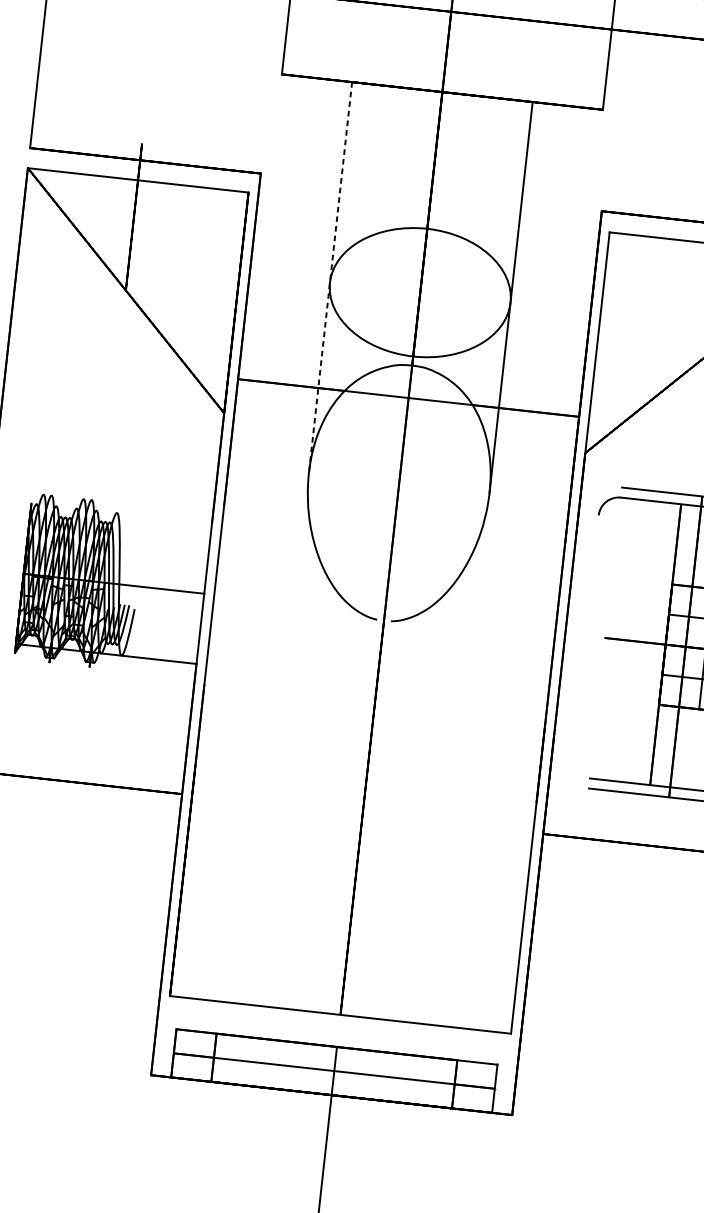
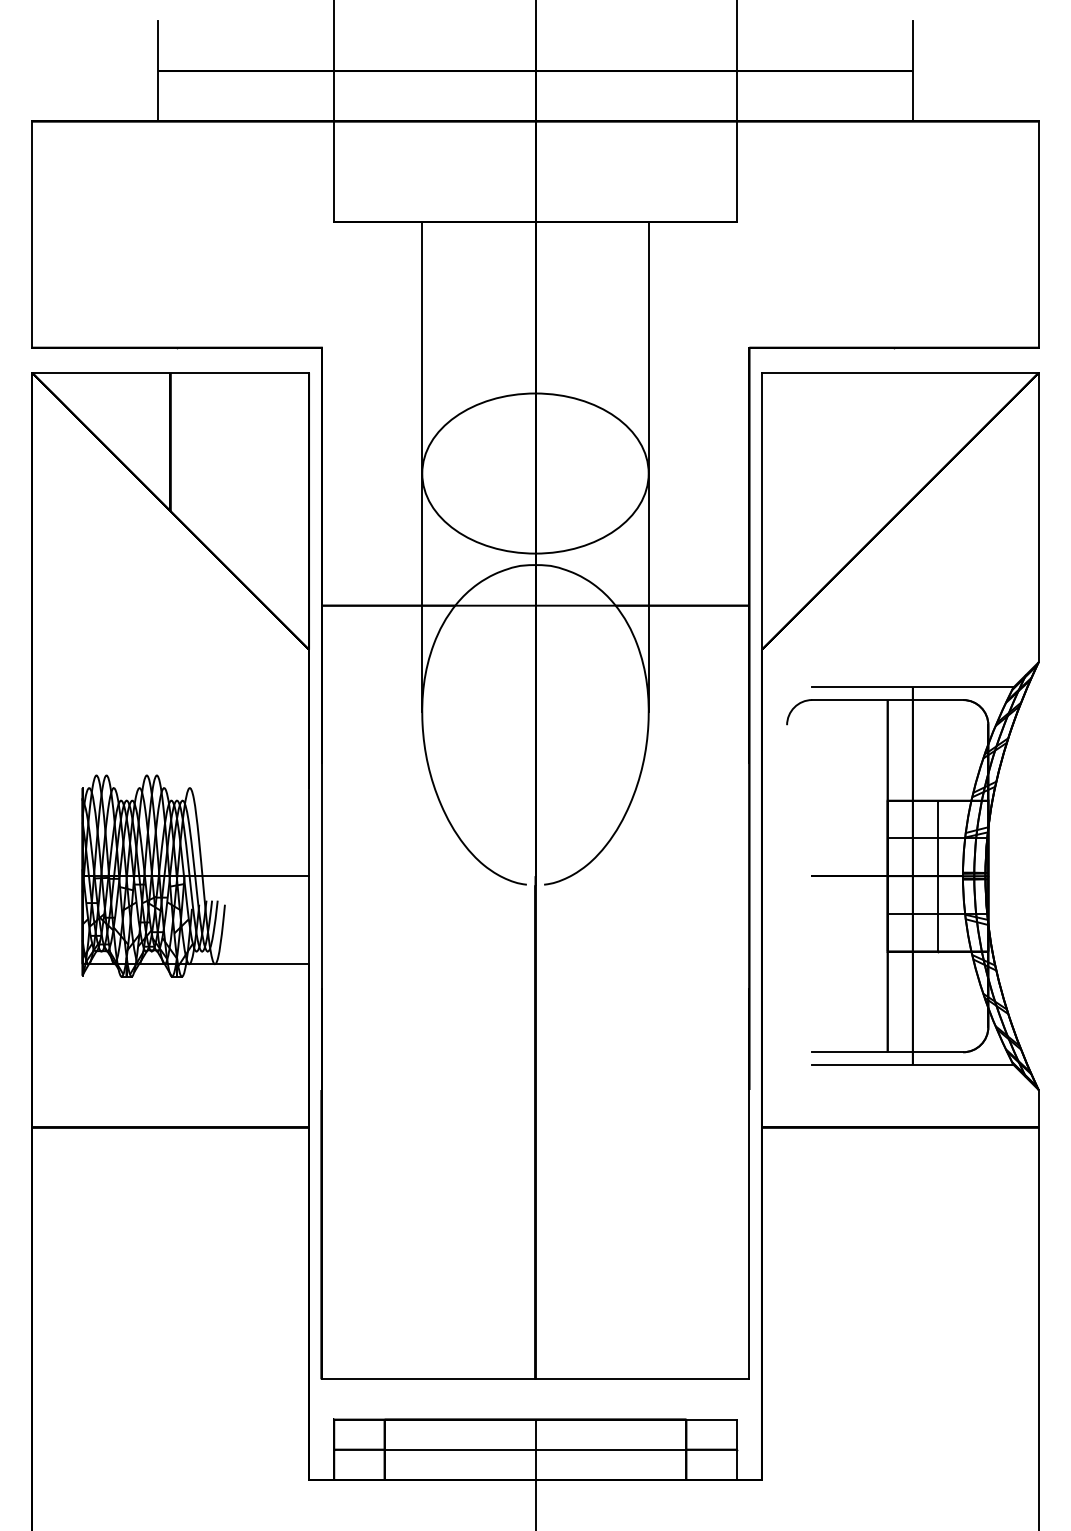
line: (330, 277) -> (422, 467), dashed -> solid

